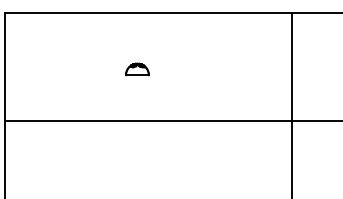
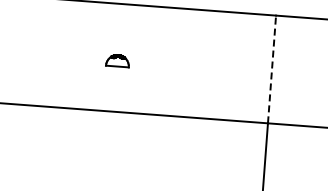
line: (291, 66) -> (271, 69), solid -> dashed

